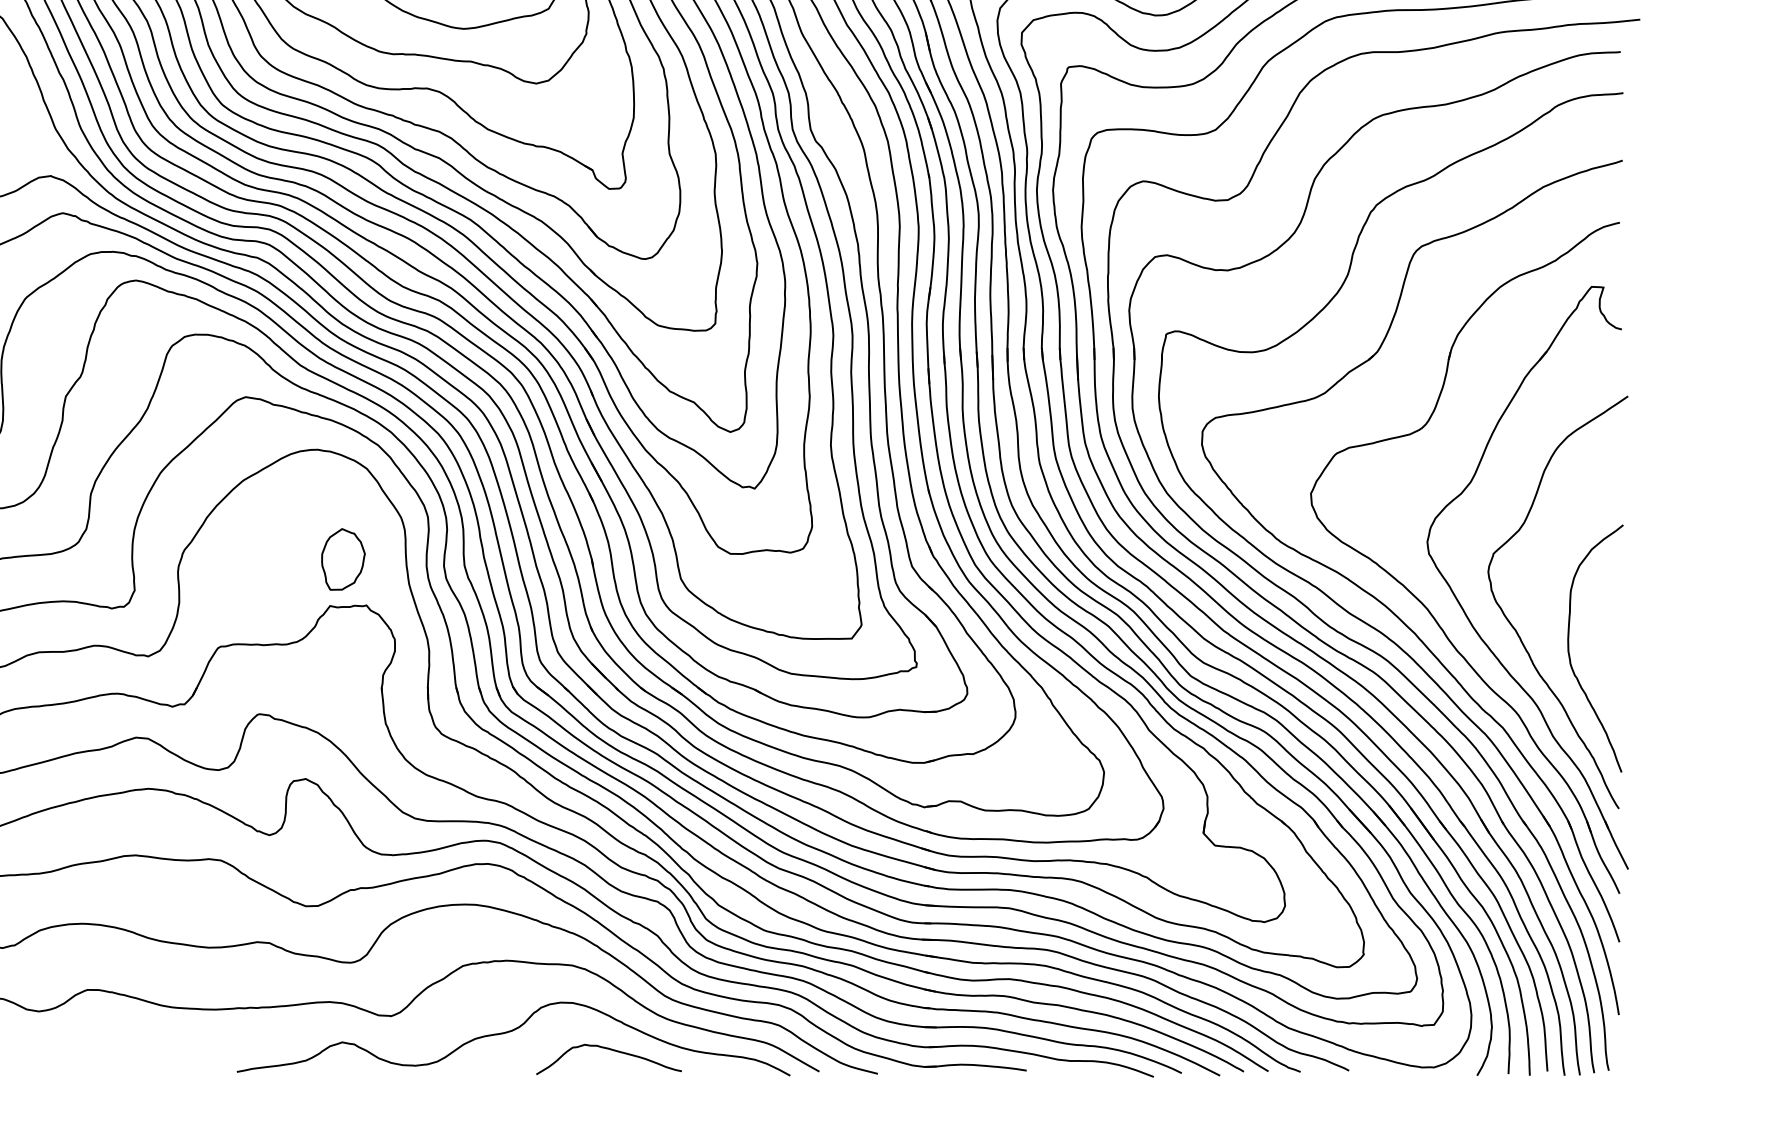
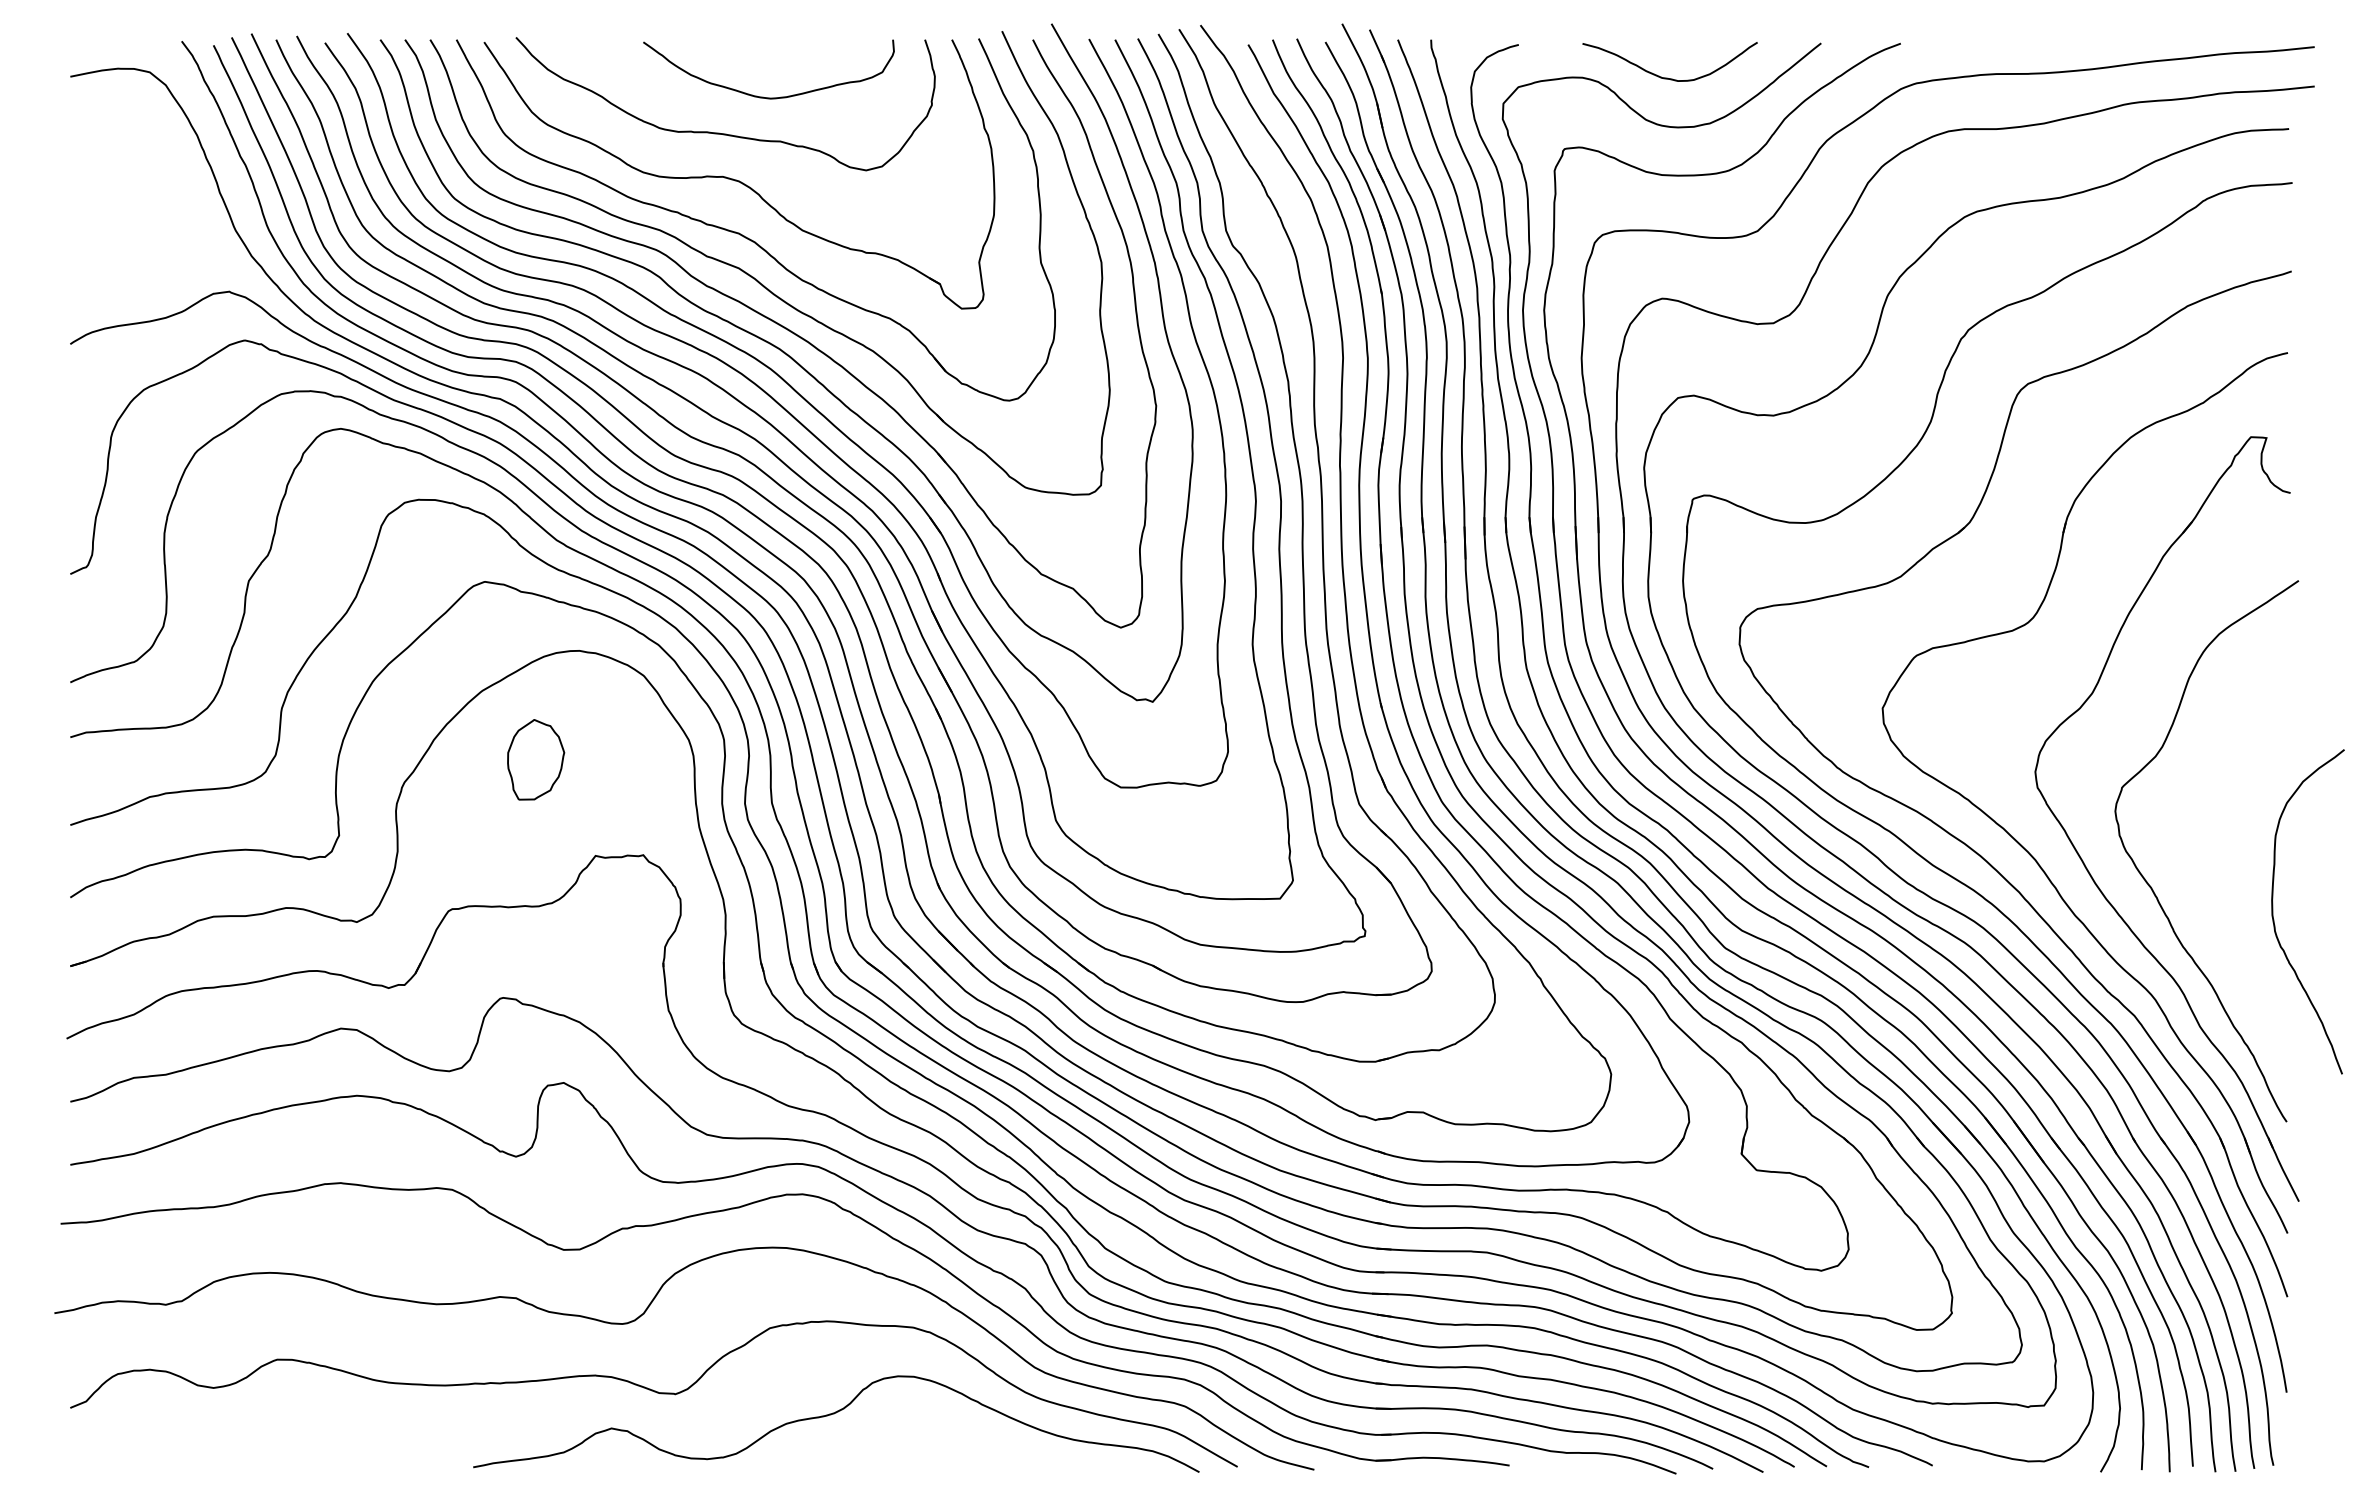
part: (343, 559) -> (536, 759), moved
curve: (1570, 654) -> (2274, 919), moved
curve: (612, 1050) -> (965, 1439), removed

